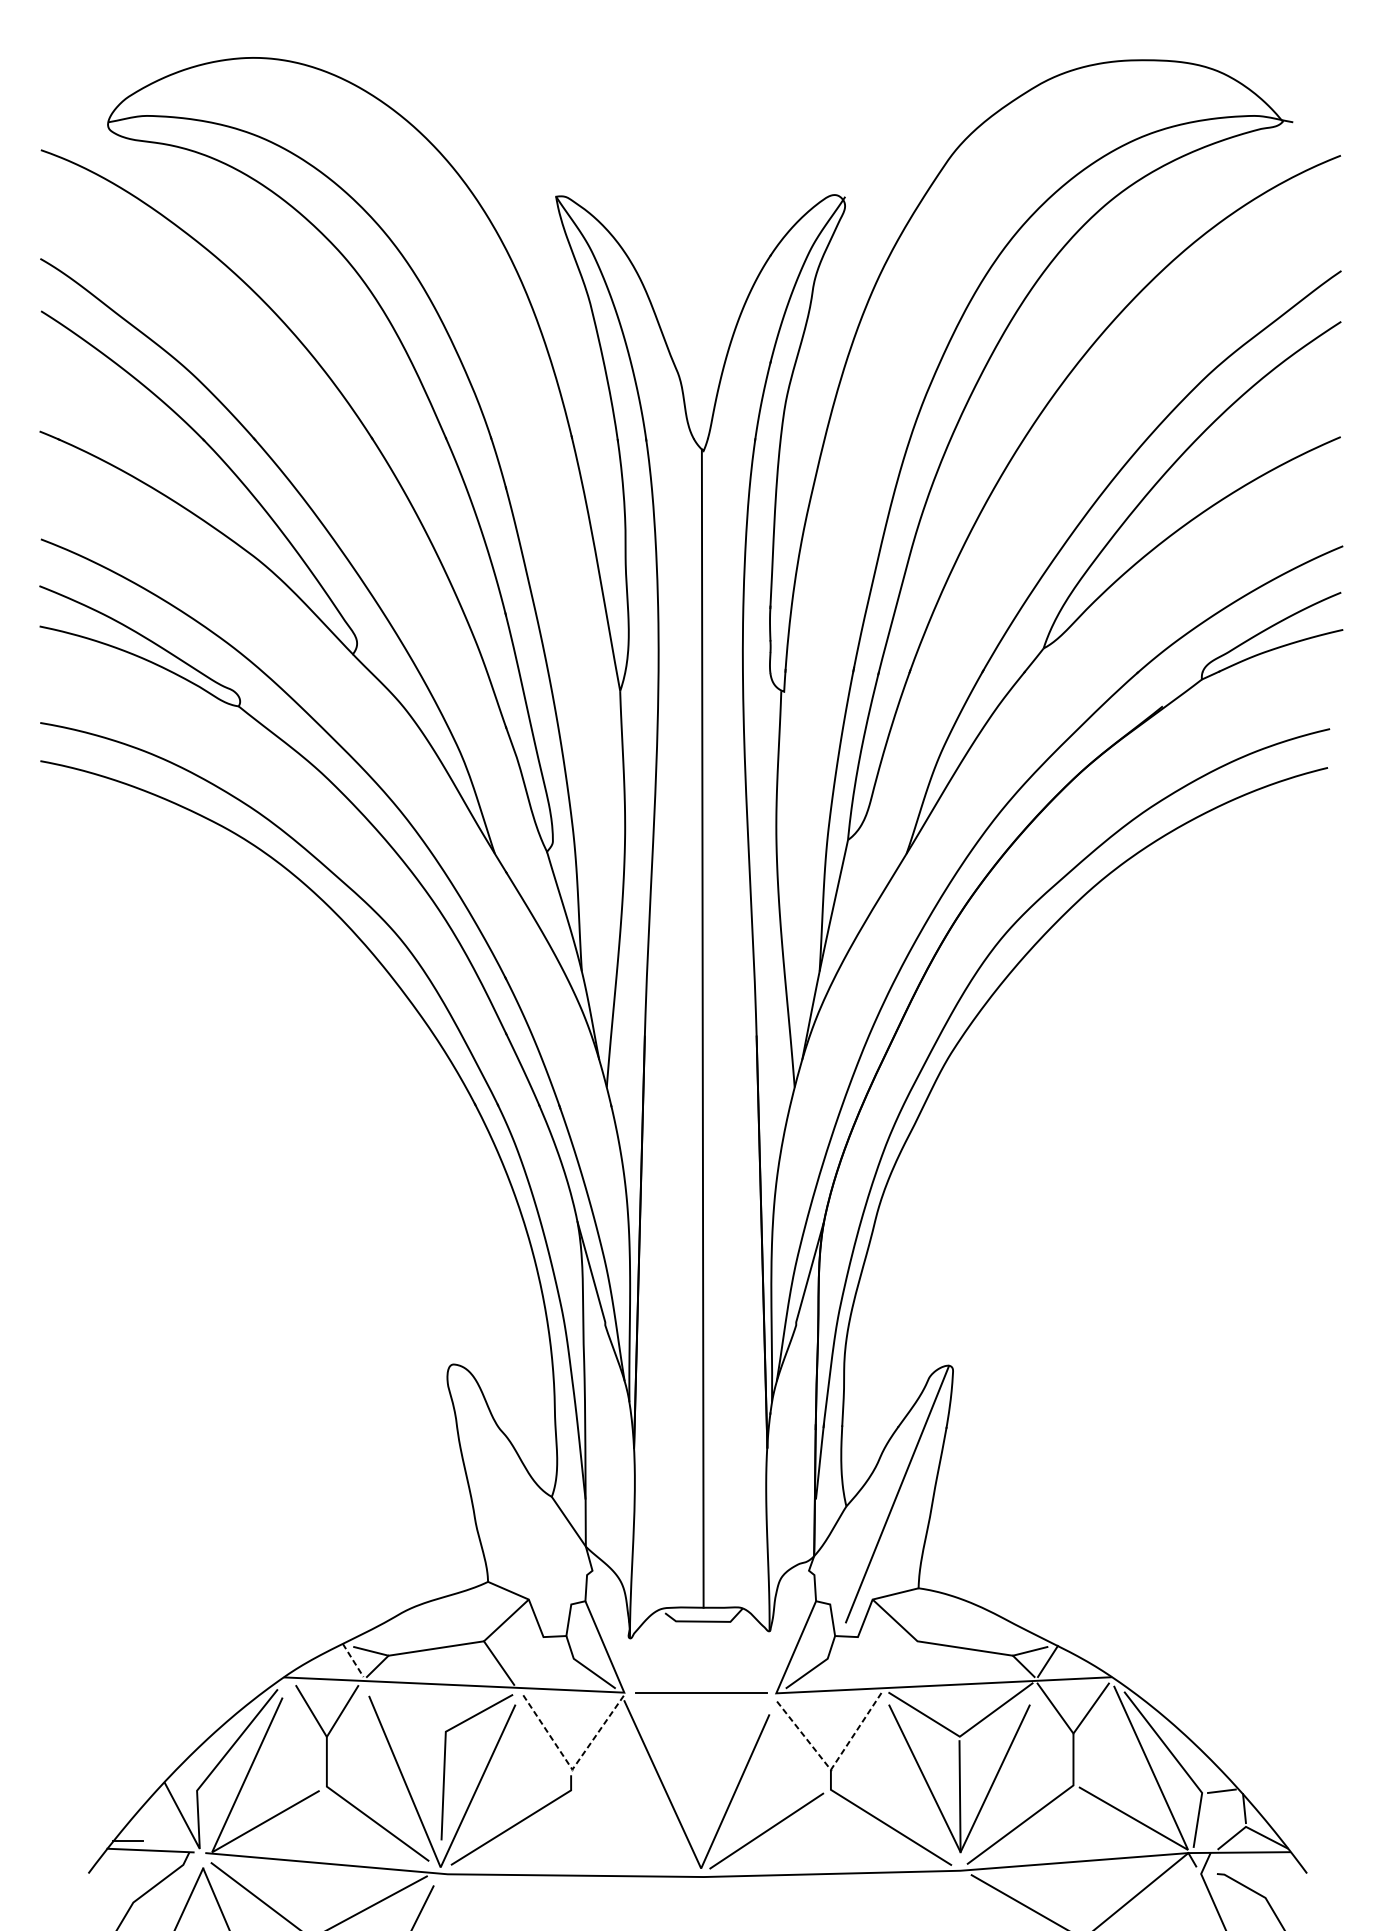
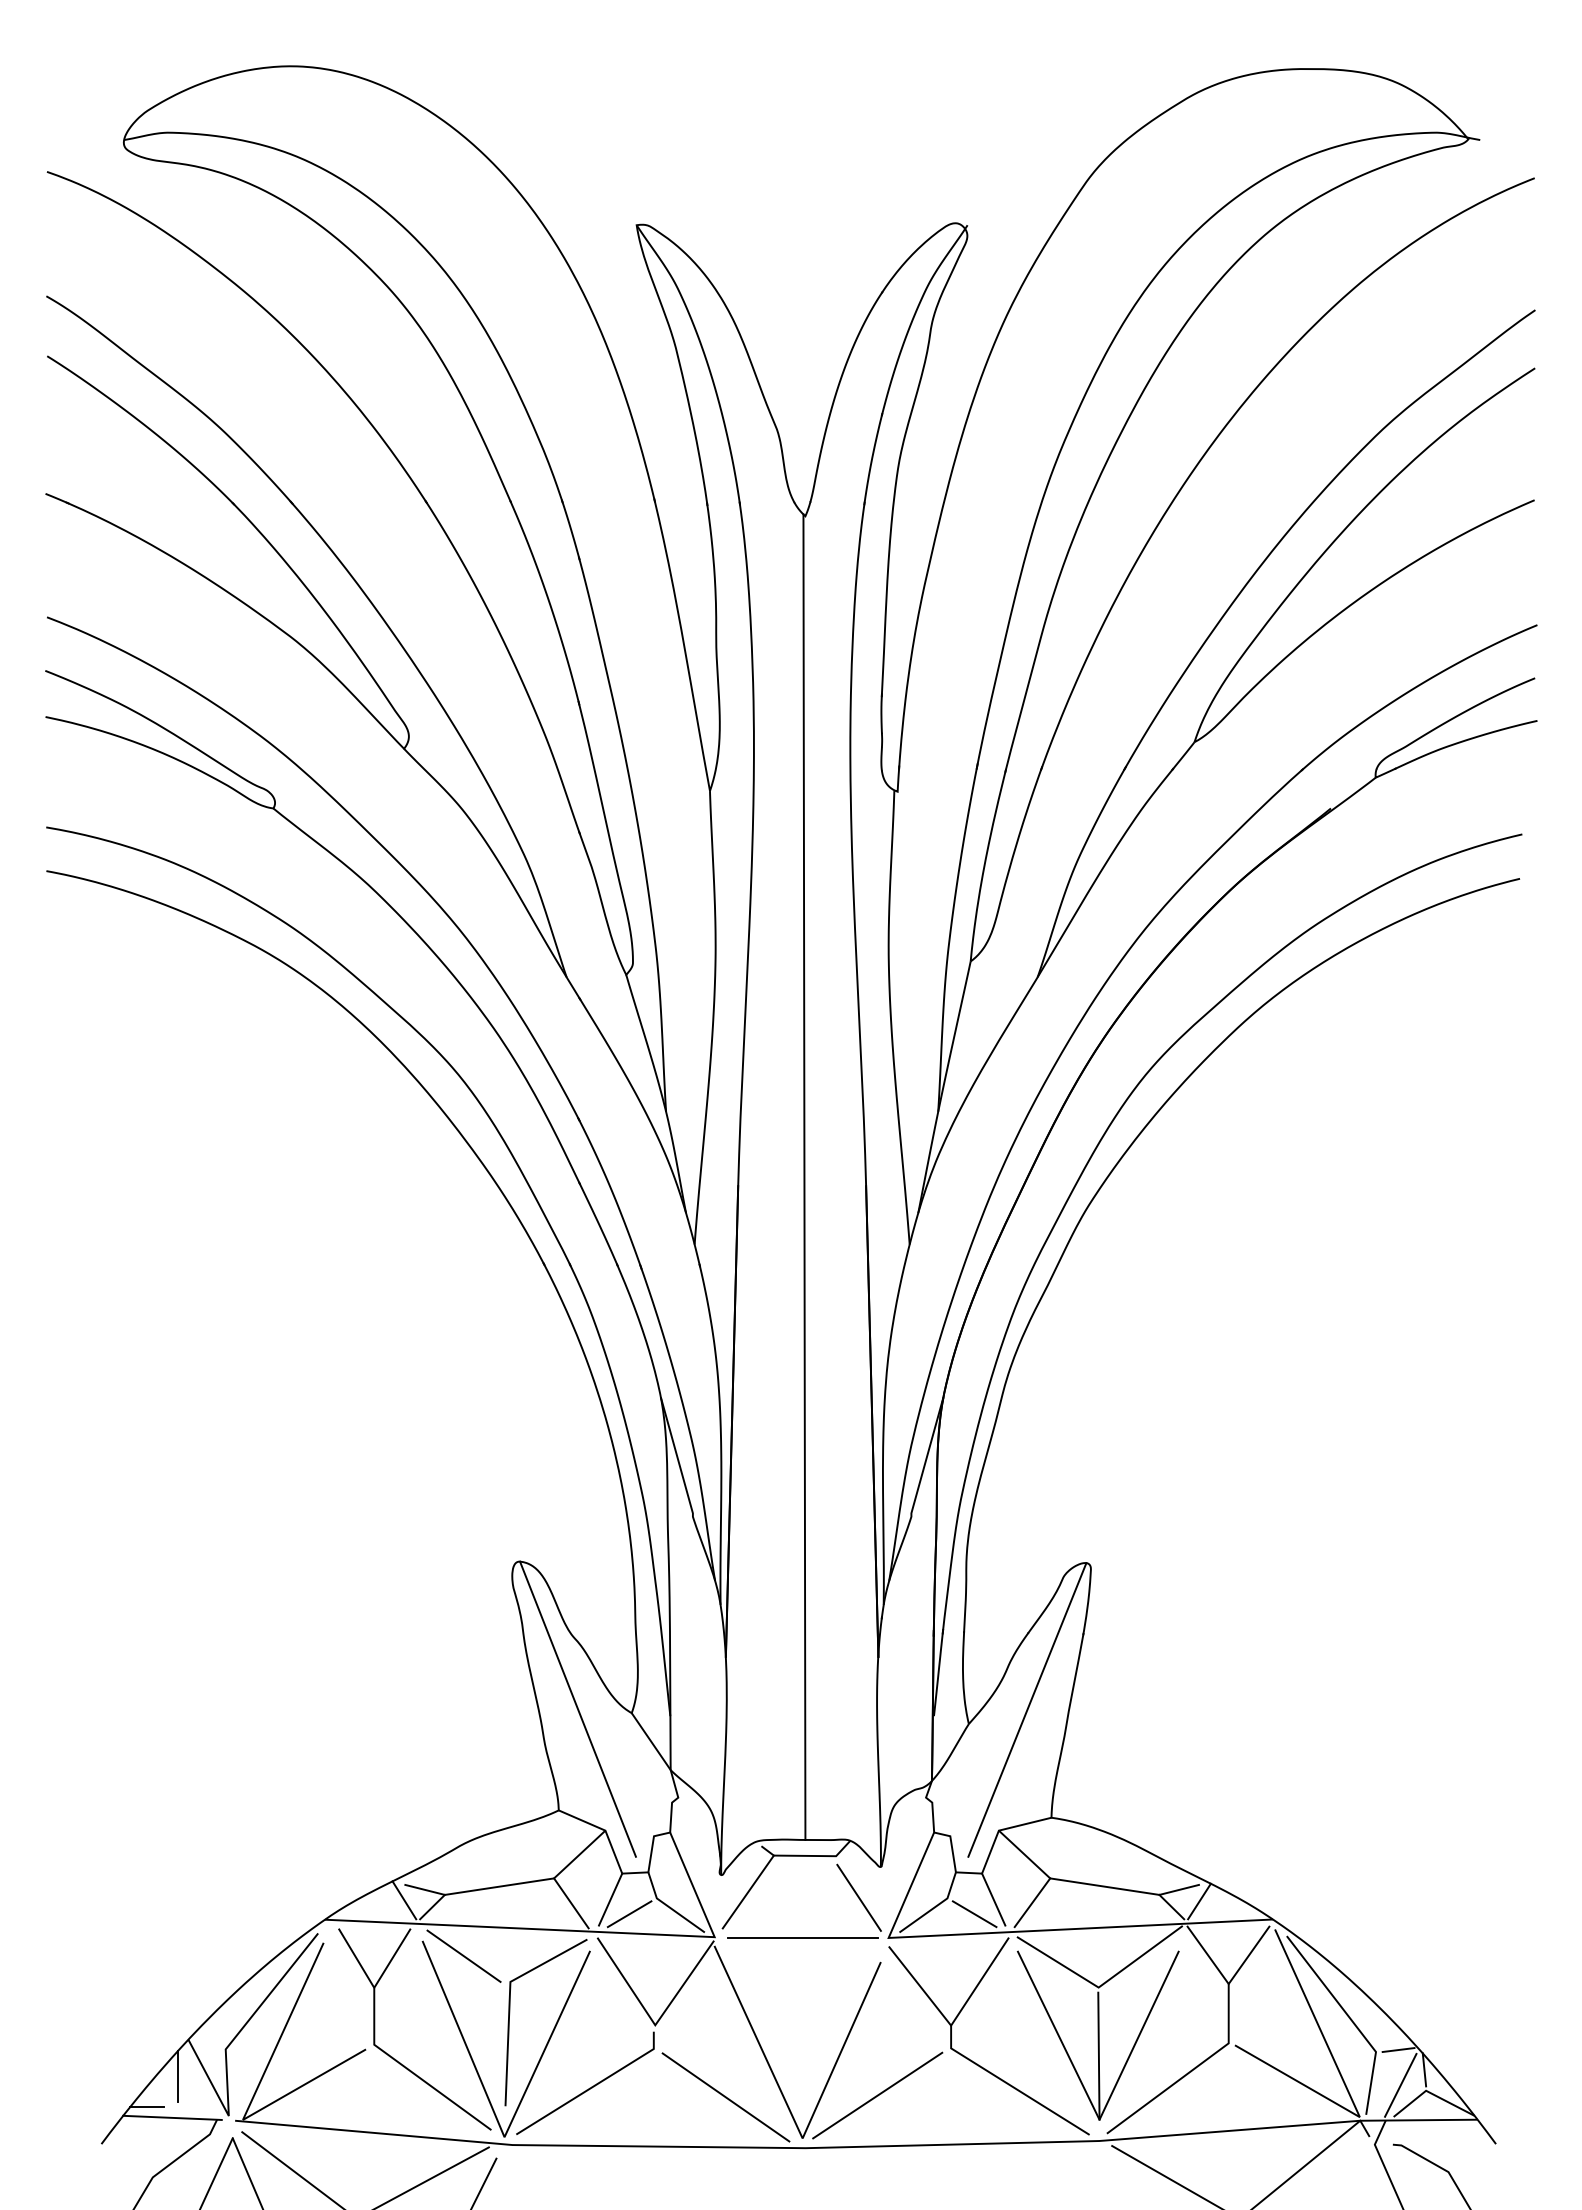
line: (504, 1492) -> (577, 1708), added
line: (652, 1652) -> (747, 1891), added
line: (749, 1657) -> (858, 1897), added
line: (533, 1659) -> (610, 1899), added
line: (867, 1659) -> (993, 1899), added
line: (353, 1660) -> (404, 1900), dashed -> solid
line: (902, 1662) -> (1032, 1902), added
line: (549, 1672) -> (629, 1914), added
line: (851, 1672) -> (974, 1914), added
line: (404, 1708) -> (463, 1955), added
line: (831, 1768) -> (951, 2024), dashed -> solid
line: (572, 1769) -> (655, 2025), dashed -> solid
line: (154, 1814) -> (177, 2076), added
line: (1223, 1821) -> (1400, 2084), added
line: (633, 1832) -> (725, 2097), added

